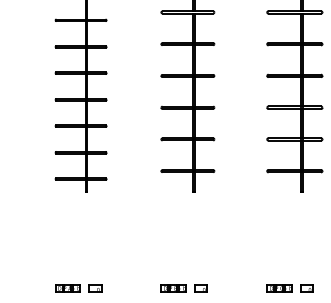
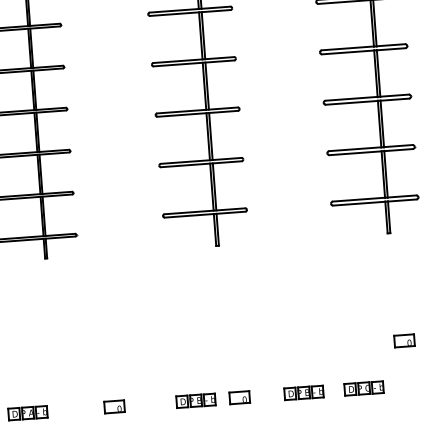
part: (95, 288) -> (114, 406), moved
part: (241, 288) -> (303, 393), added
part: (306, 288) -> (403, 340), moved

